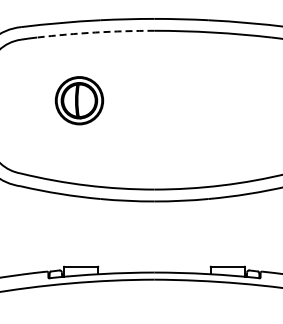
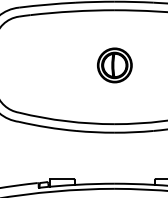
arc: (95, 32) -> (72, 11), dashed -> solid
part: (79, 100) -> (114, 65), moved

